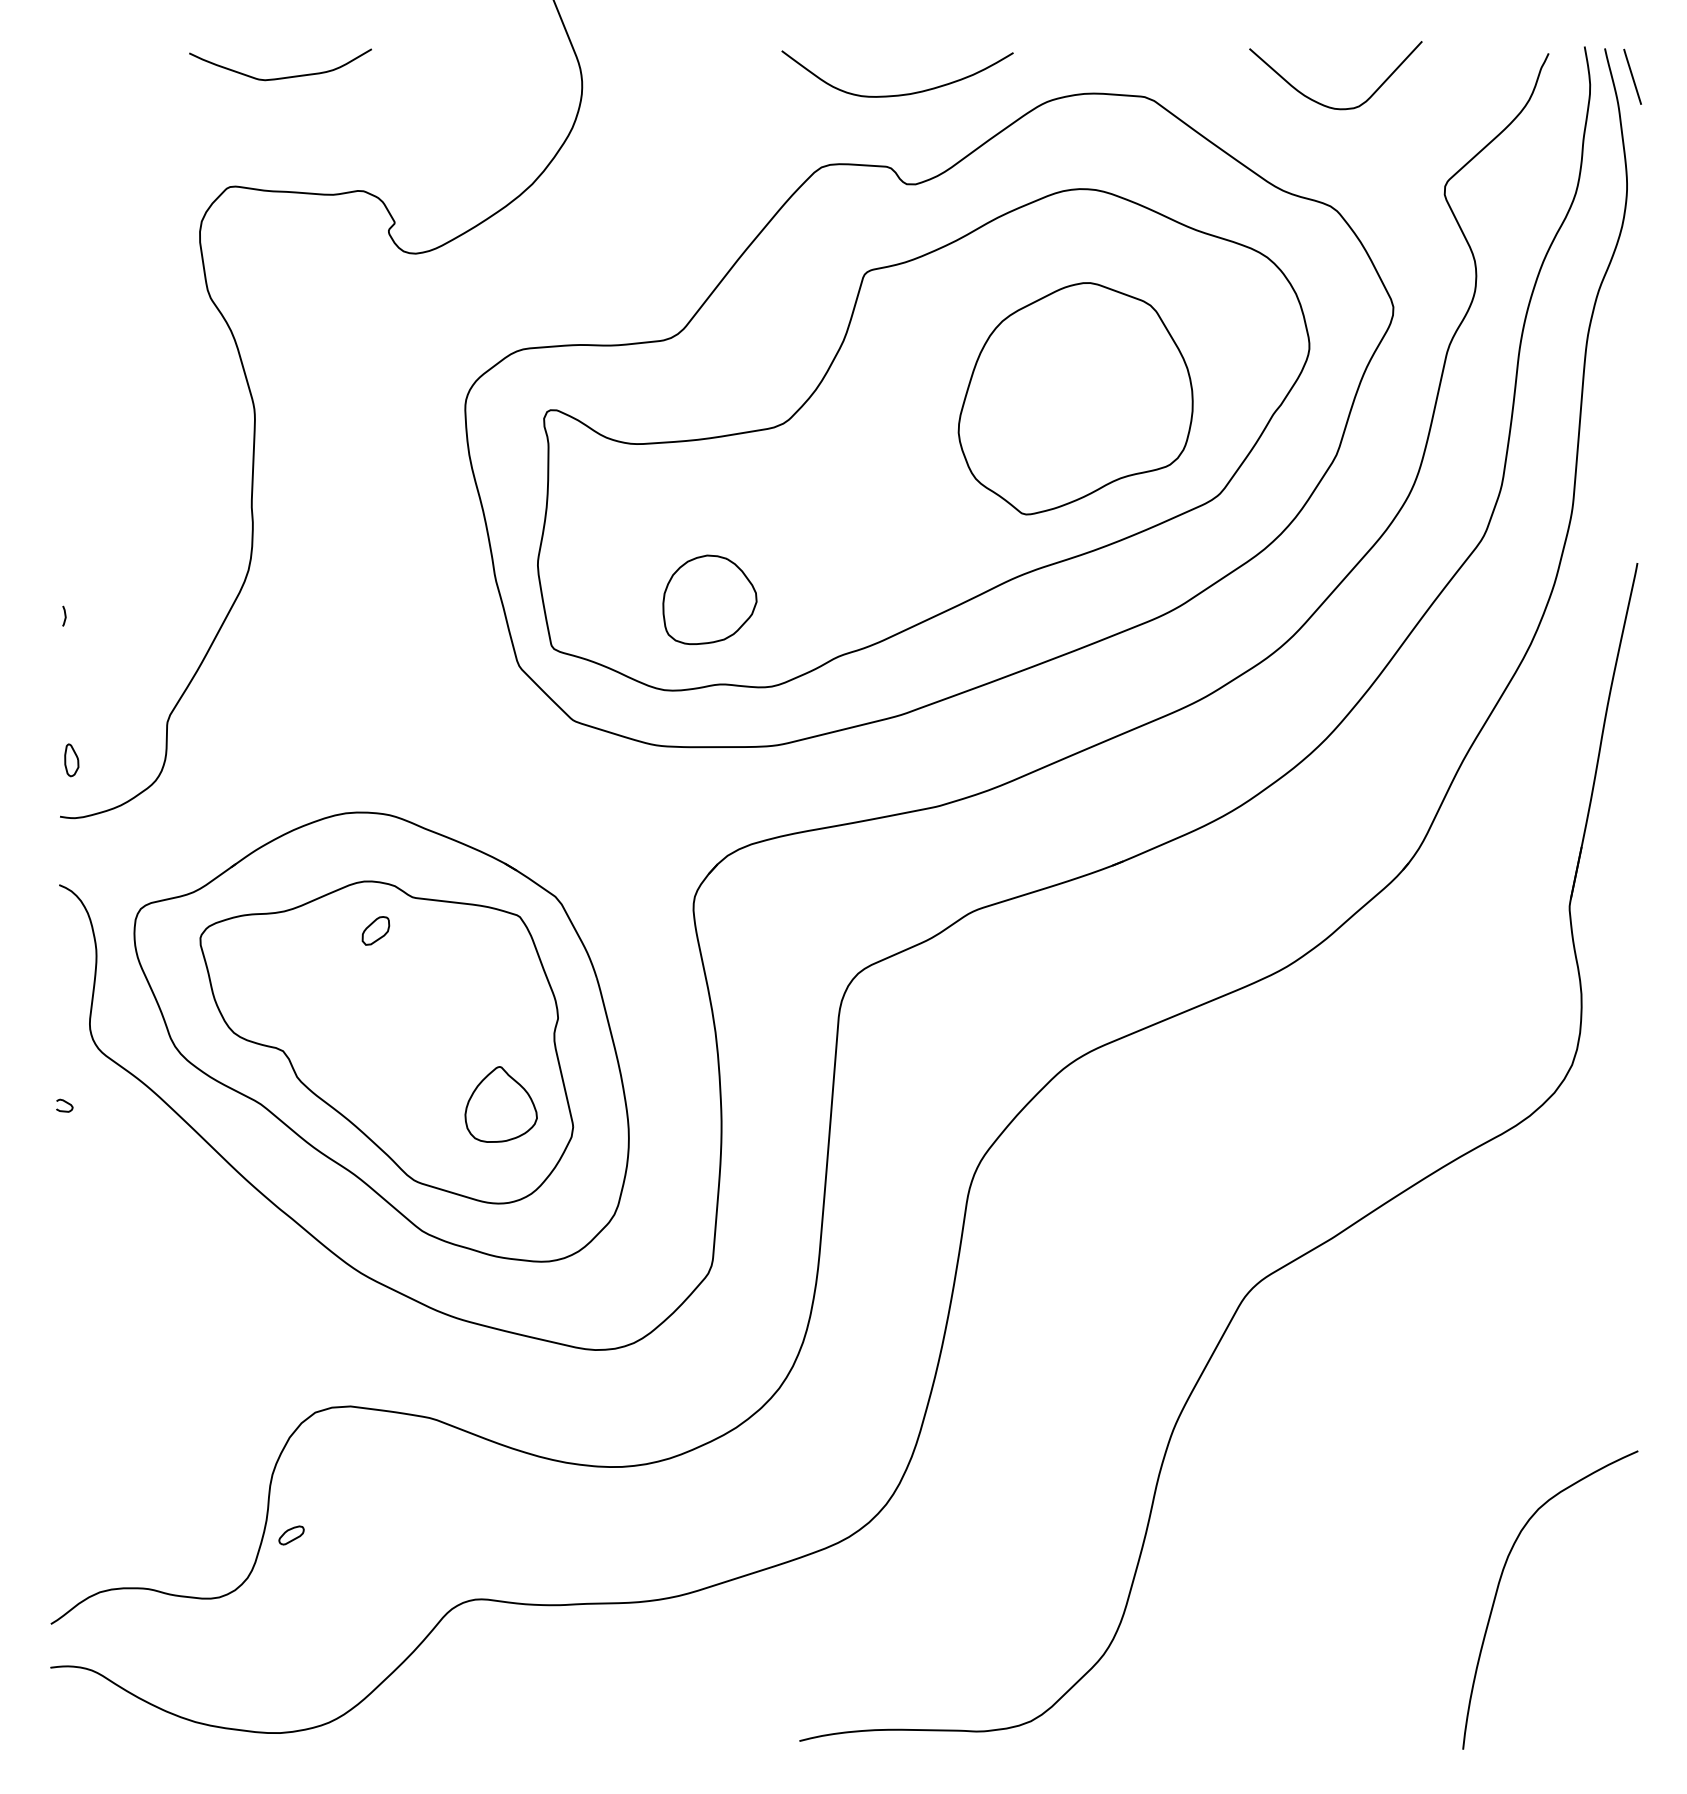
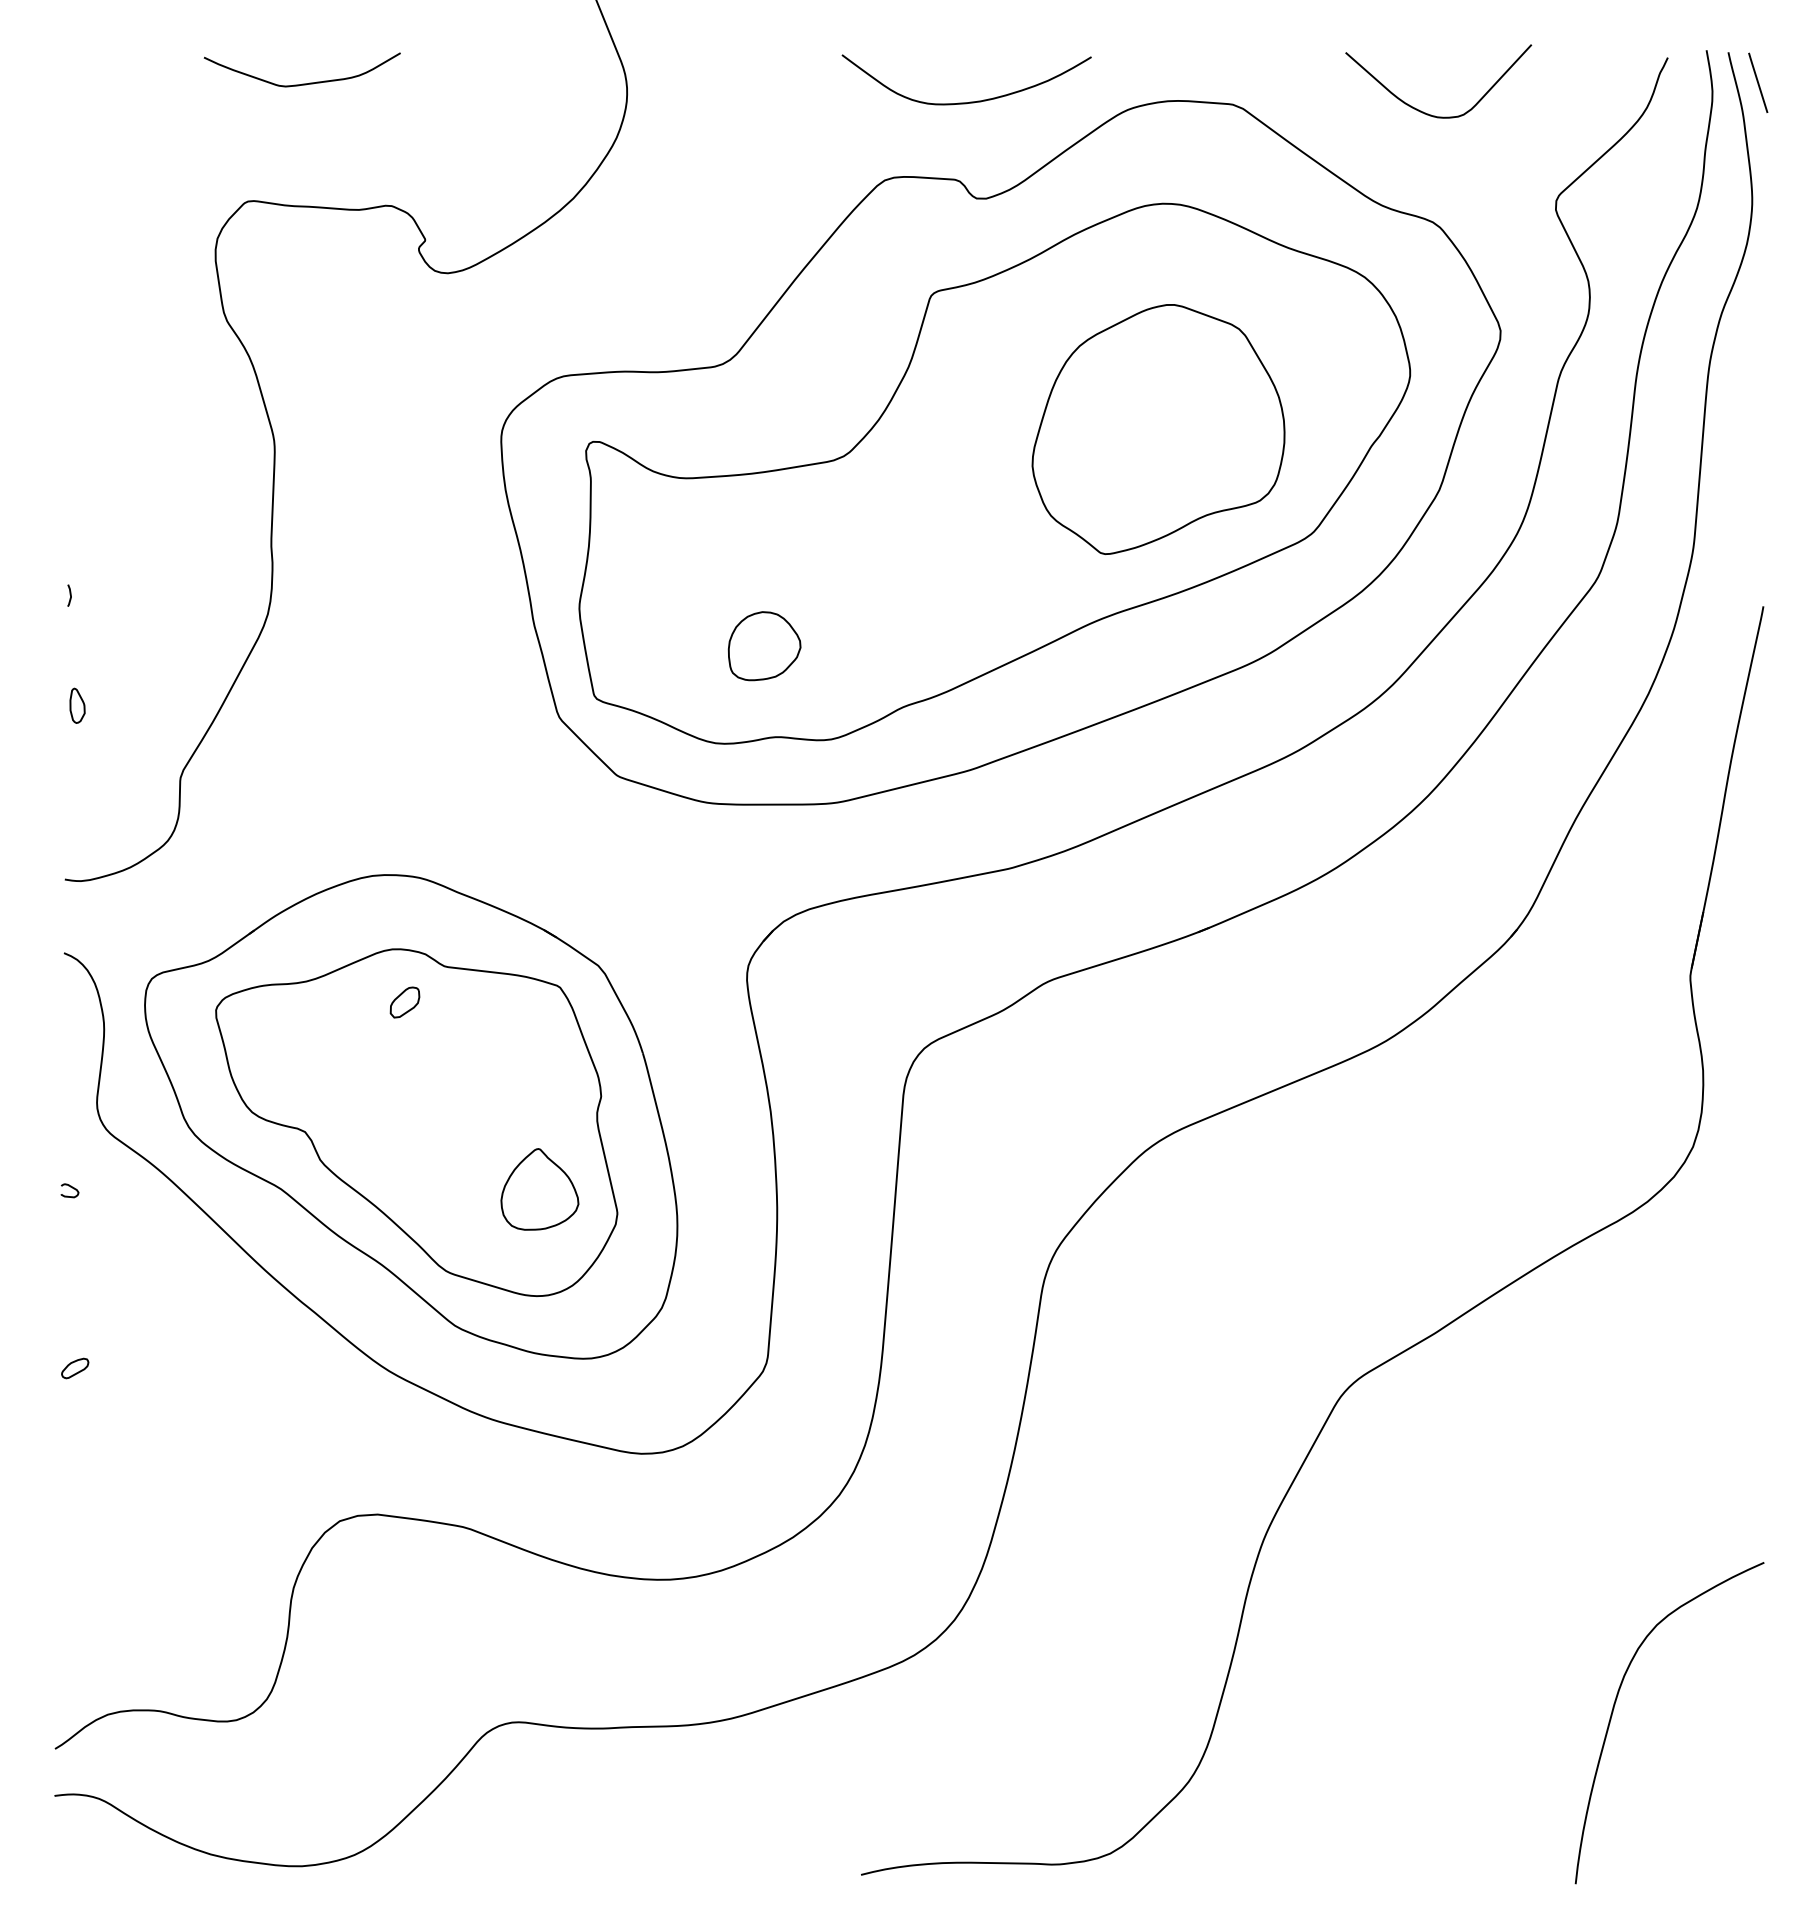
part: (709, 600) -> (764, 646), size x0.71
curve: (64, 615) -> (69, 594), moved
part: (71, 760) -> (77, 705), moved
part: (291, 1535) -> (75, 1368), moved

